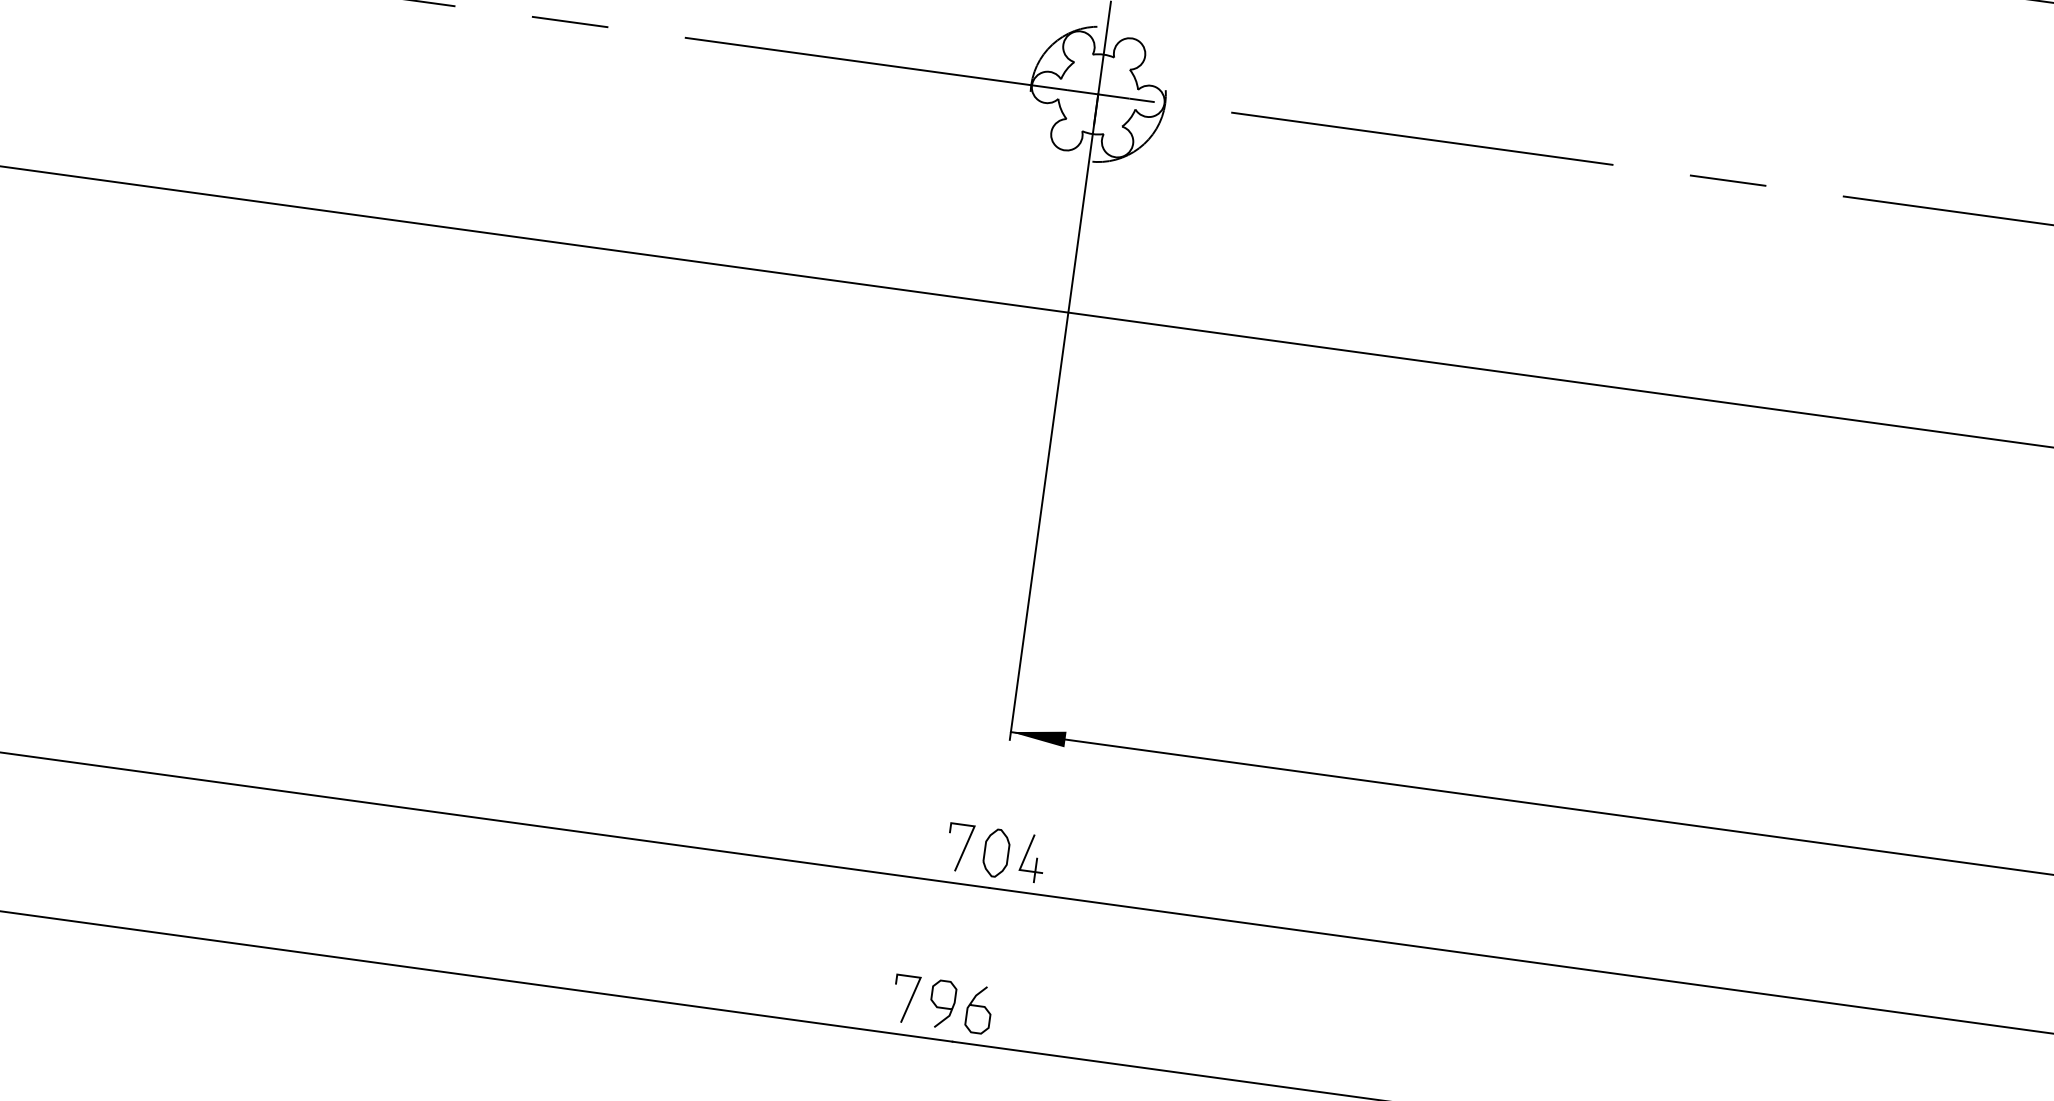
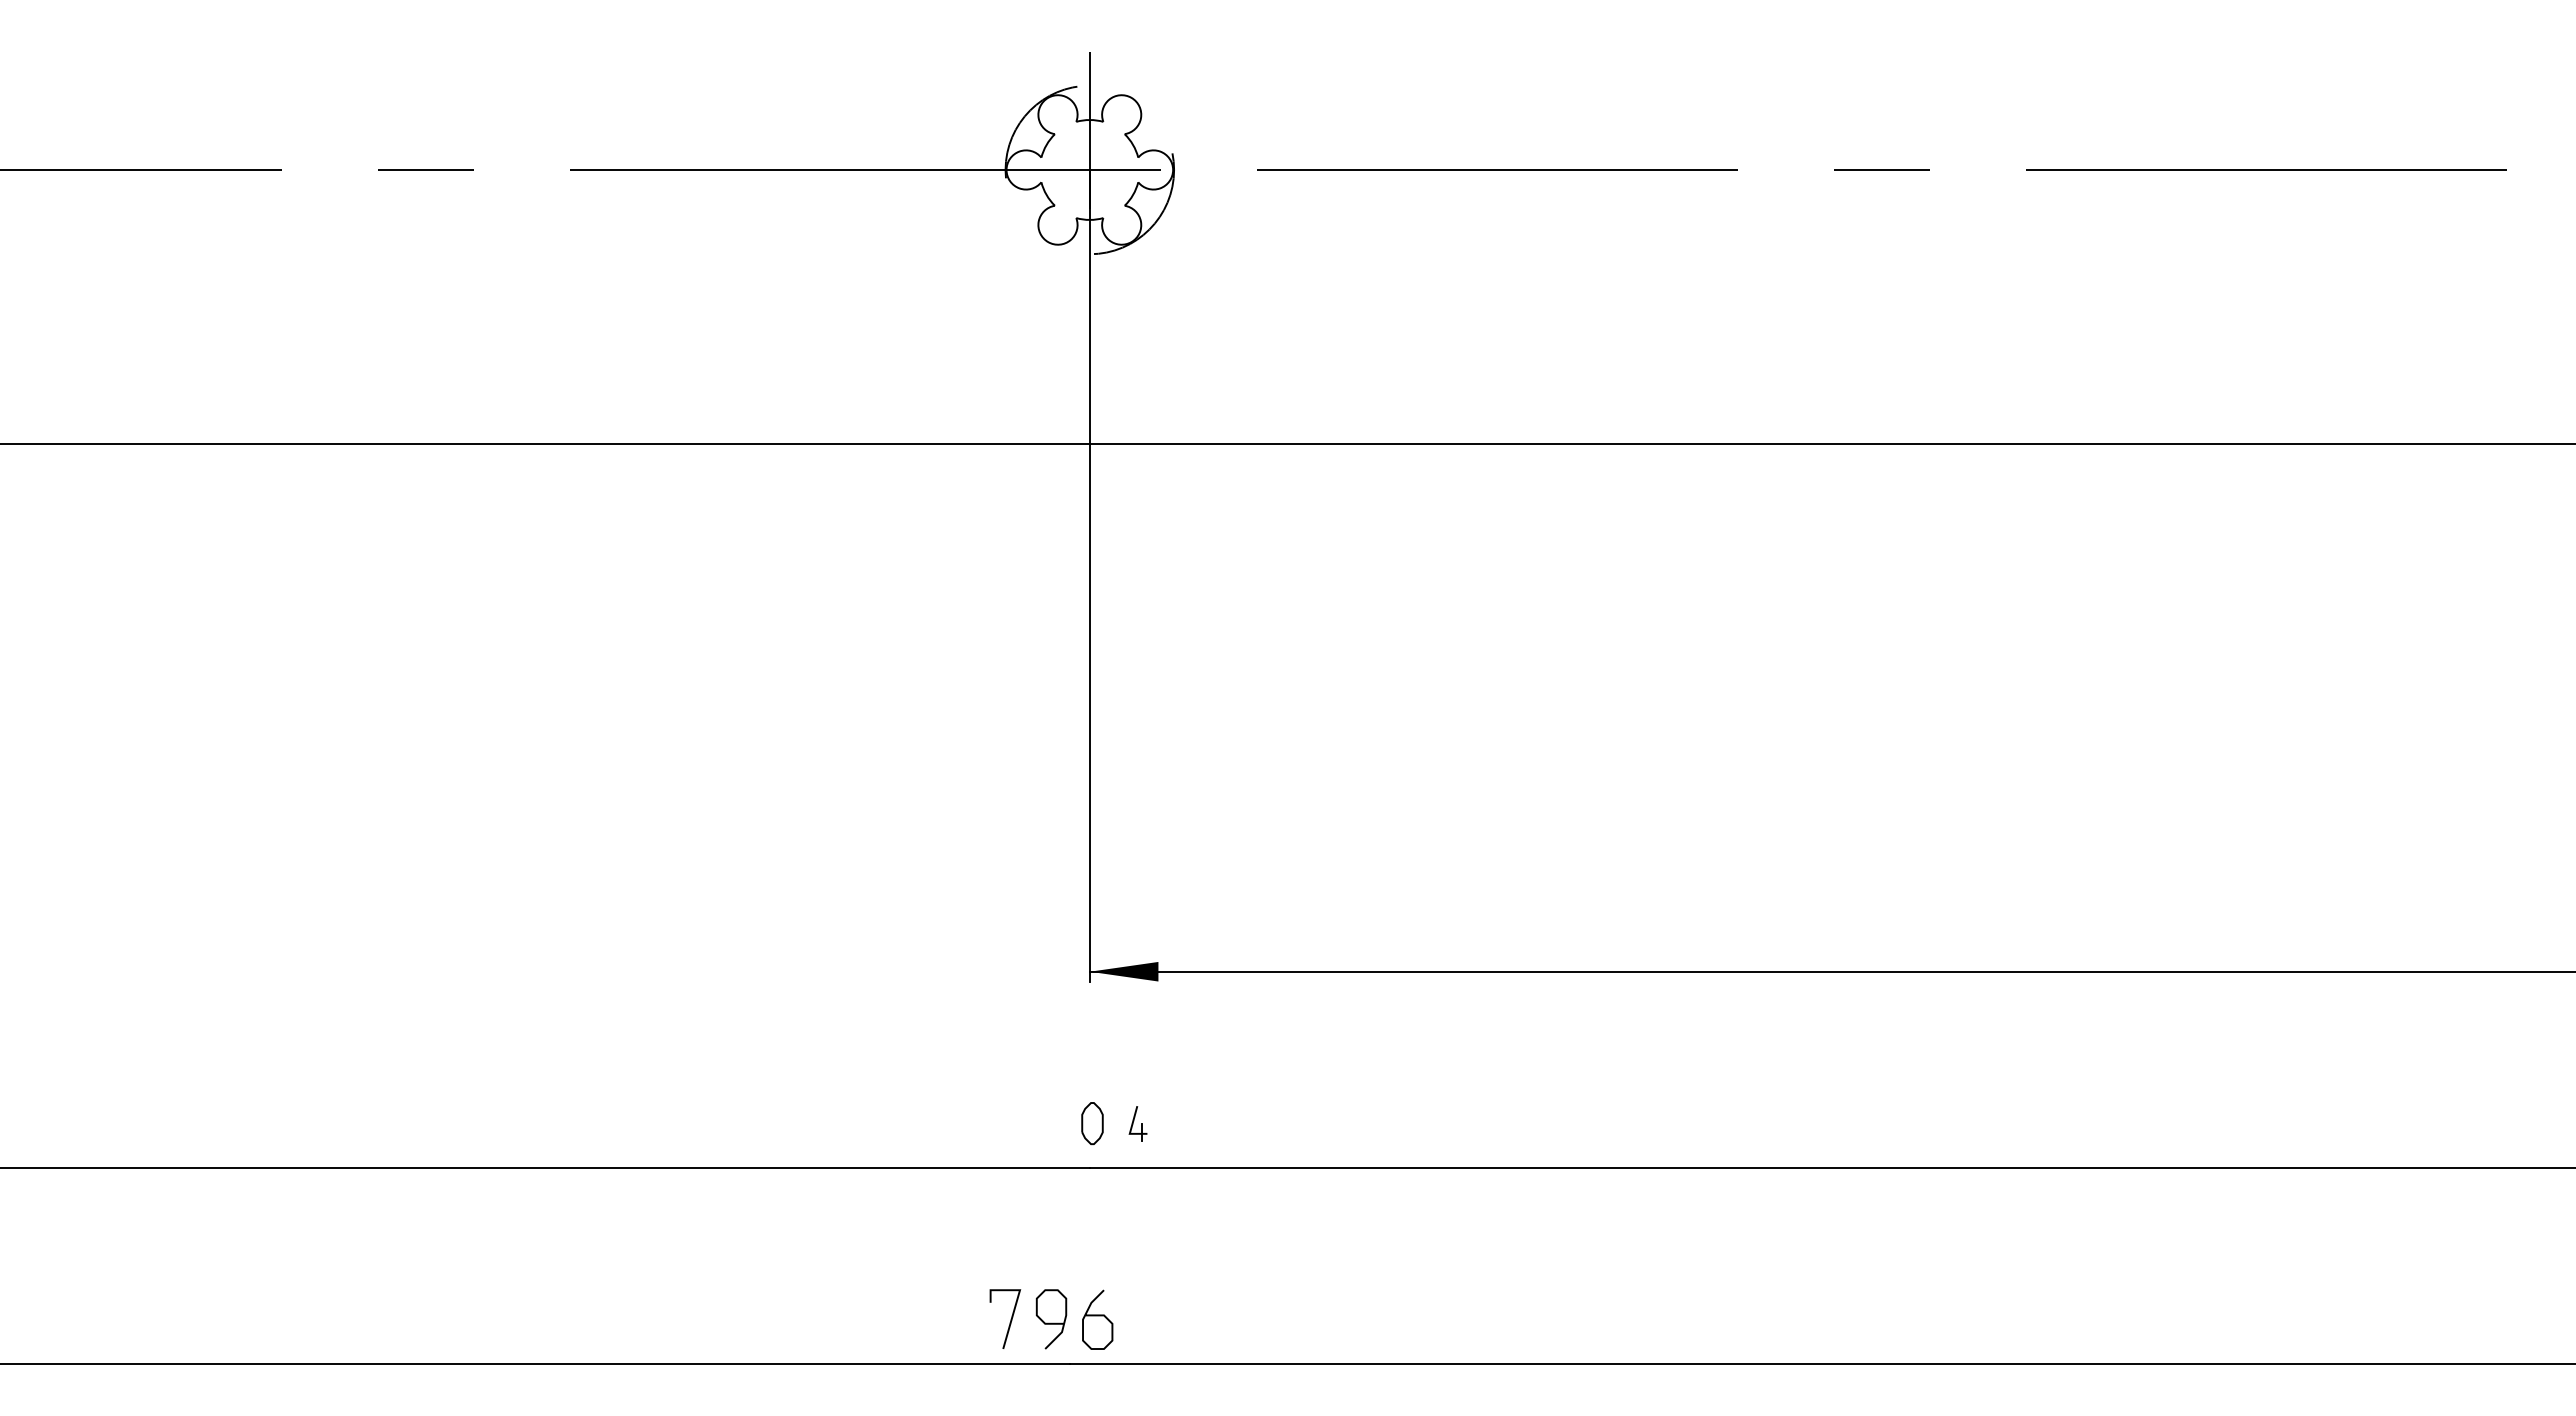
line: (963, 848) -> (1051, 1123), removed
part: (996, 853) -> (1092, 1123), size x0.7
part: (1033, 858) -> (1138, 1123), size x0.6

